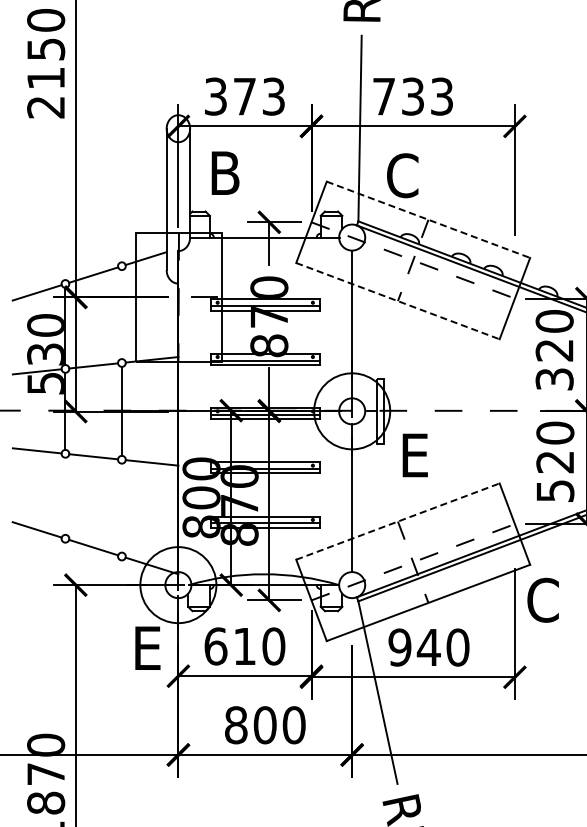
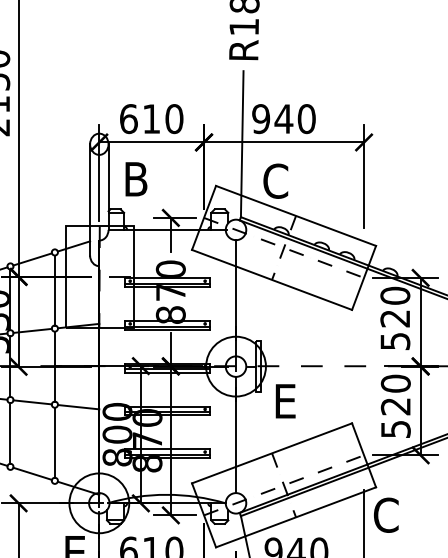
text: (244, 96) -> (151, 118), 373 -> 610
text: (412, 96) -> (283, 118), 733 -> 940
line: (428, 219) -> (296, 215), dashed -> solid
line: (397, 301) -> (271, 280), dashed -> solid
line: (121, 314) -> (54, 290), added
text: (554, 378) -> (395, 340), 320 -> 520
line: (65, 495) -> (10, 432), added
line: (121, 507) -> (54, 442), added
line: (397, 521) -> (271, 453), dashed -> solid

